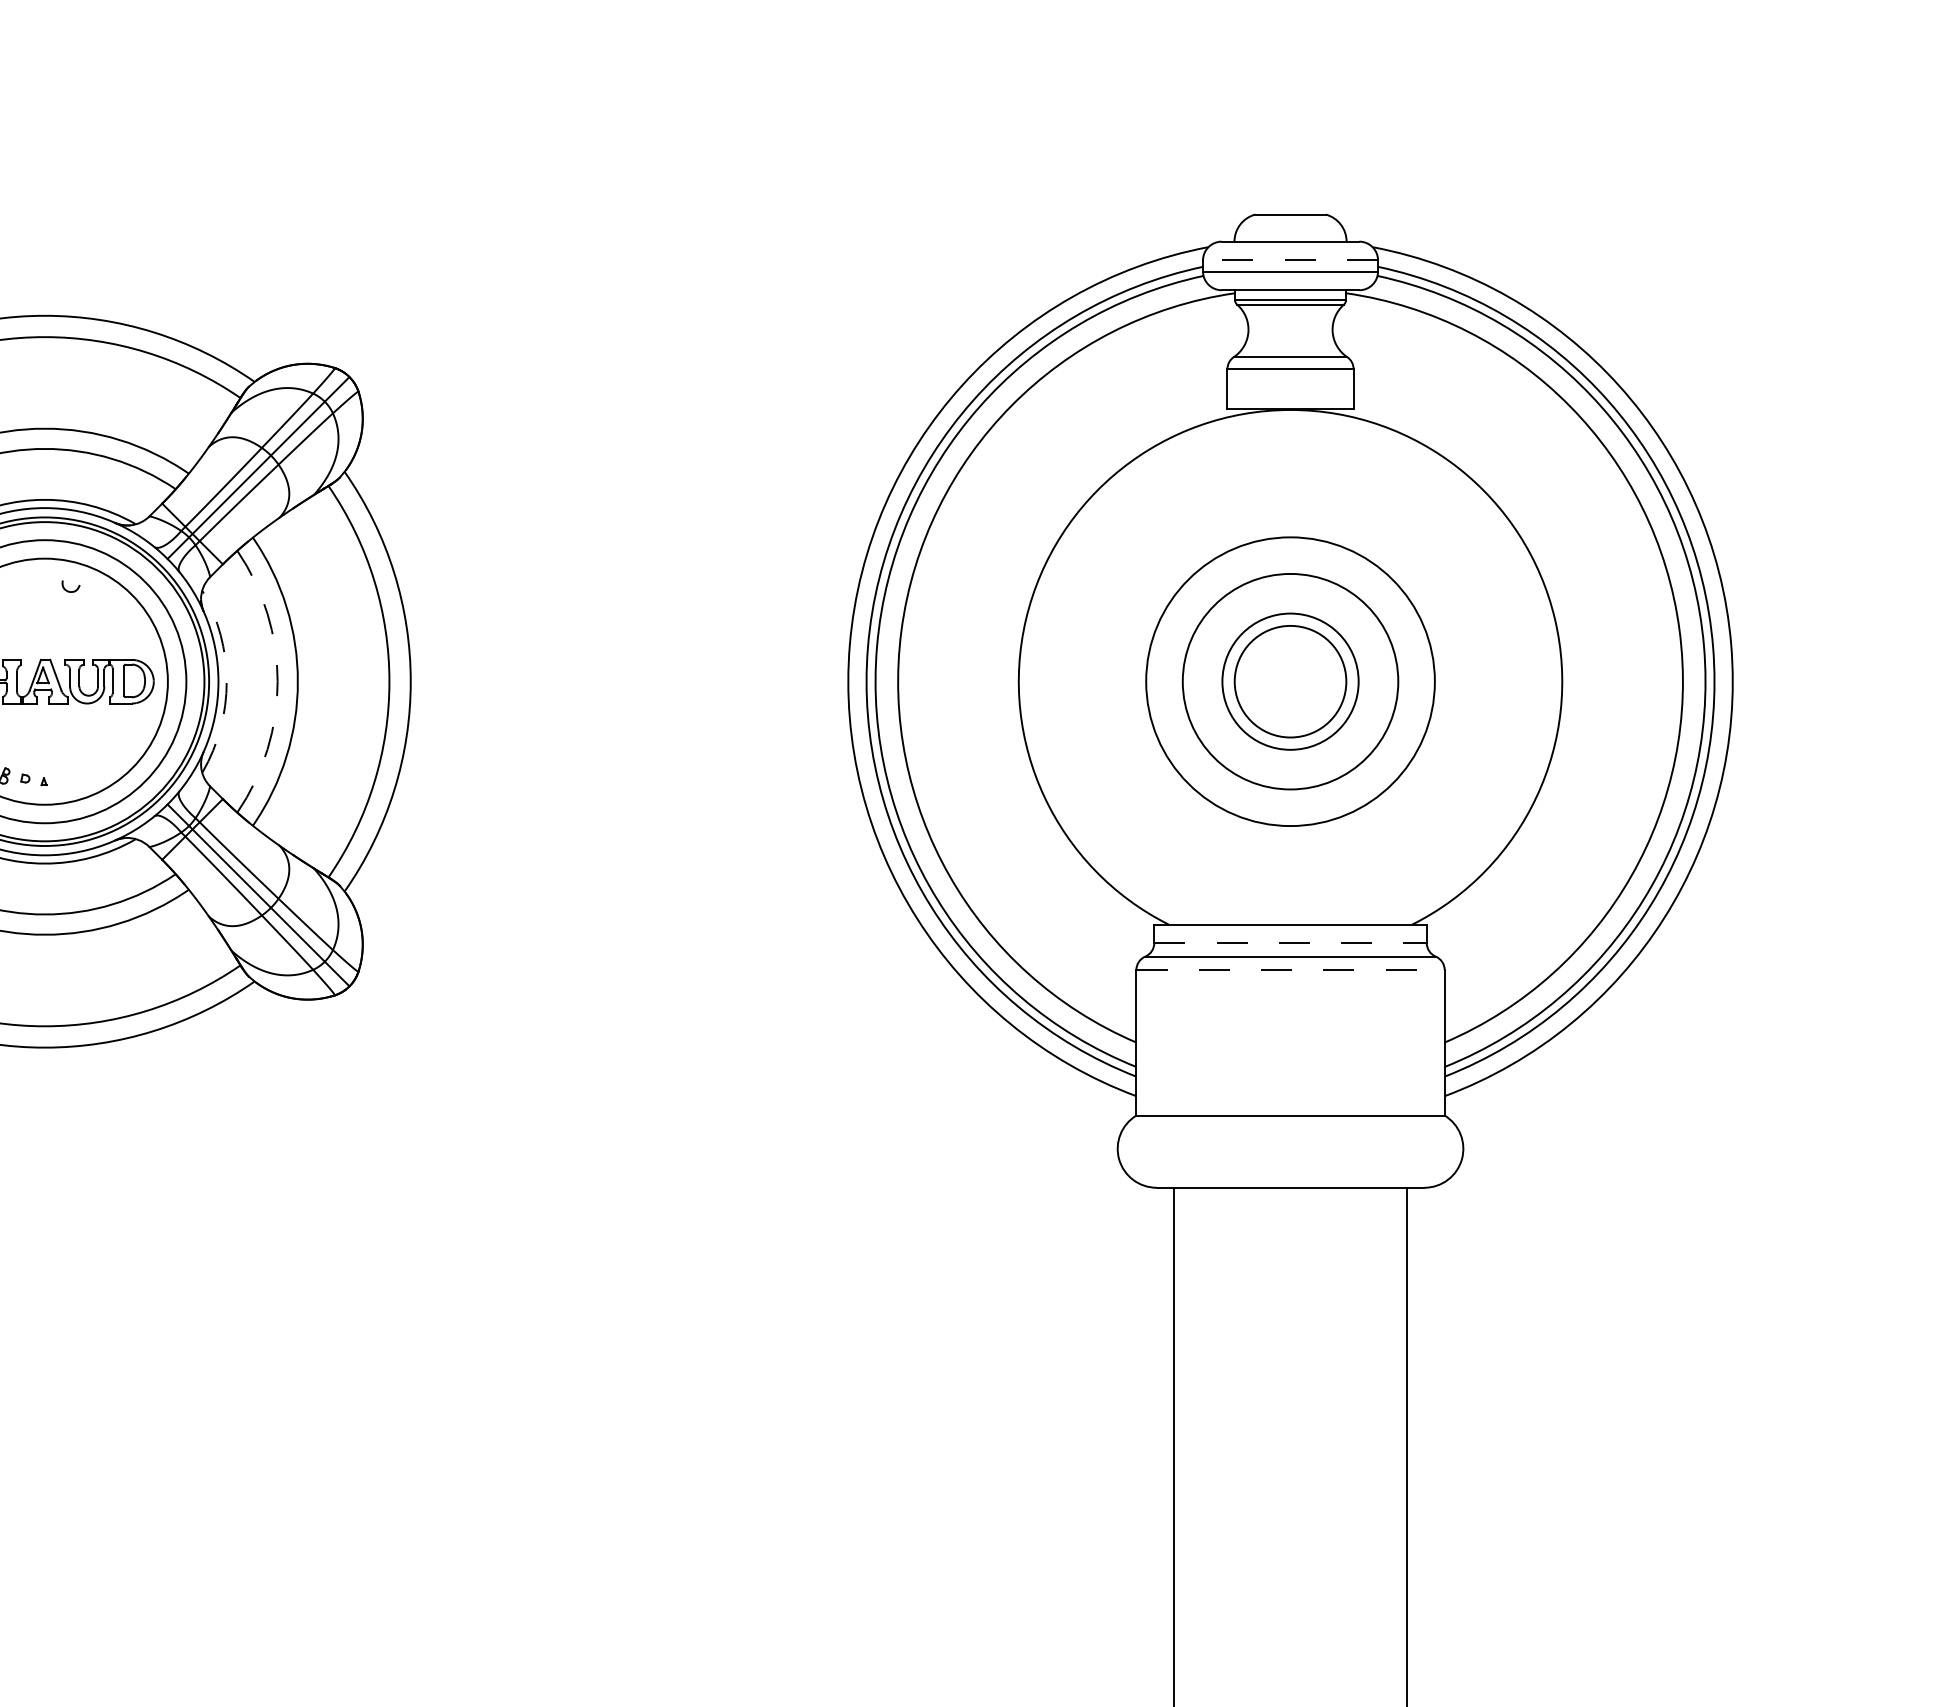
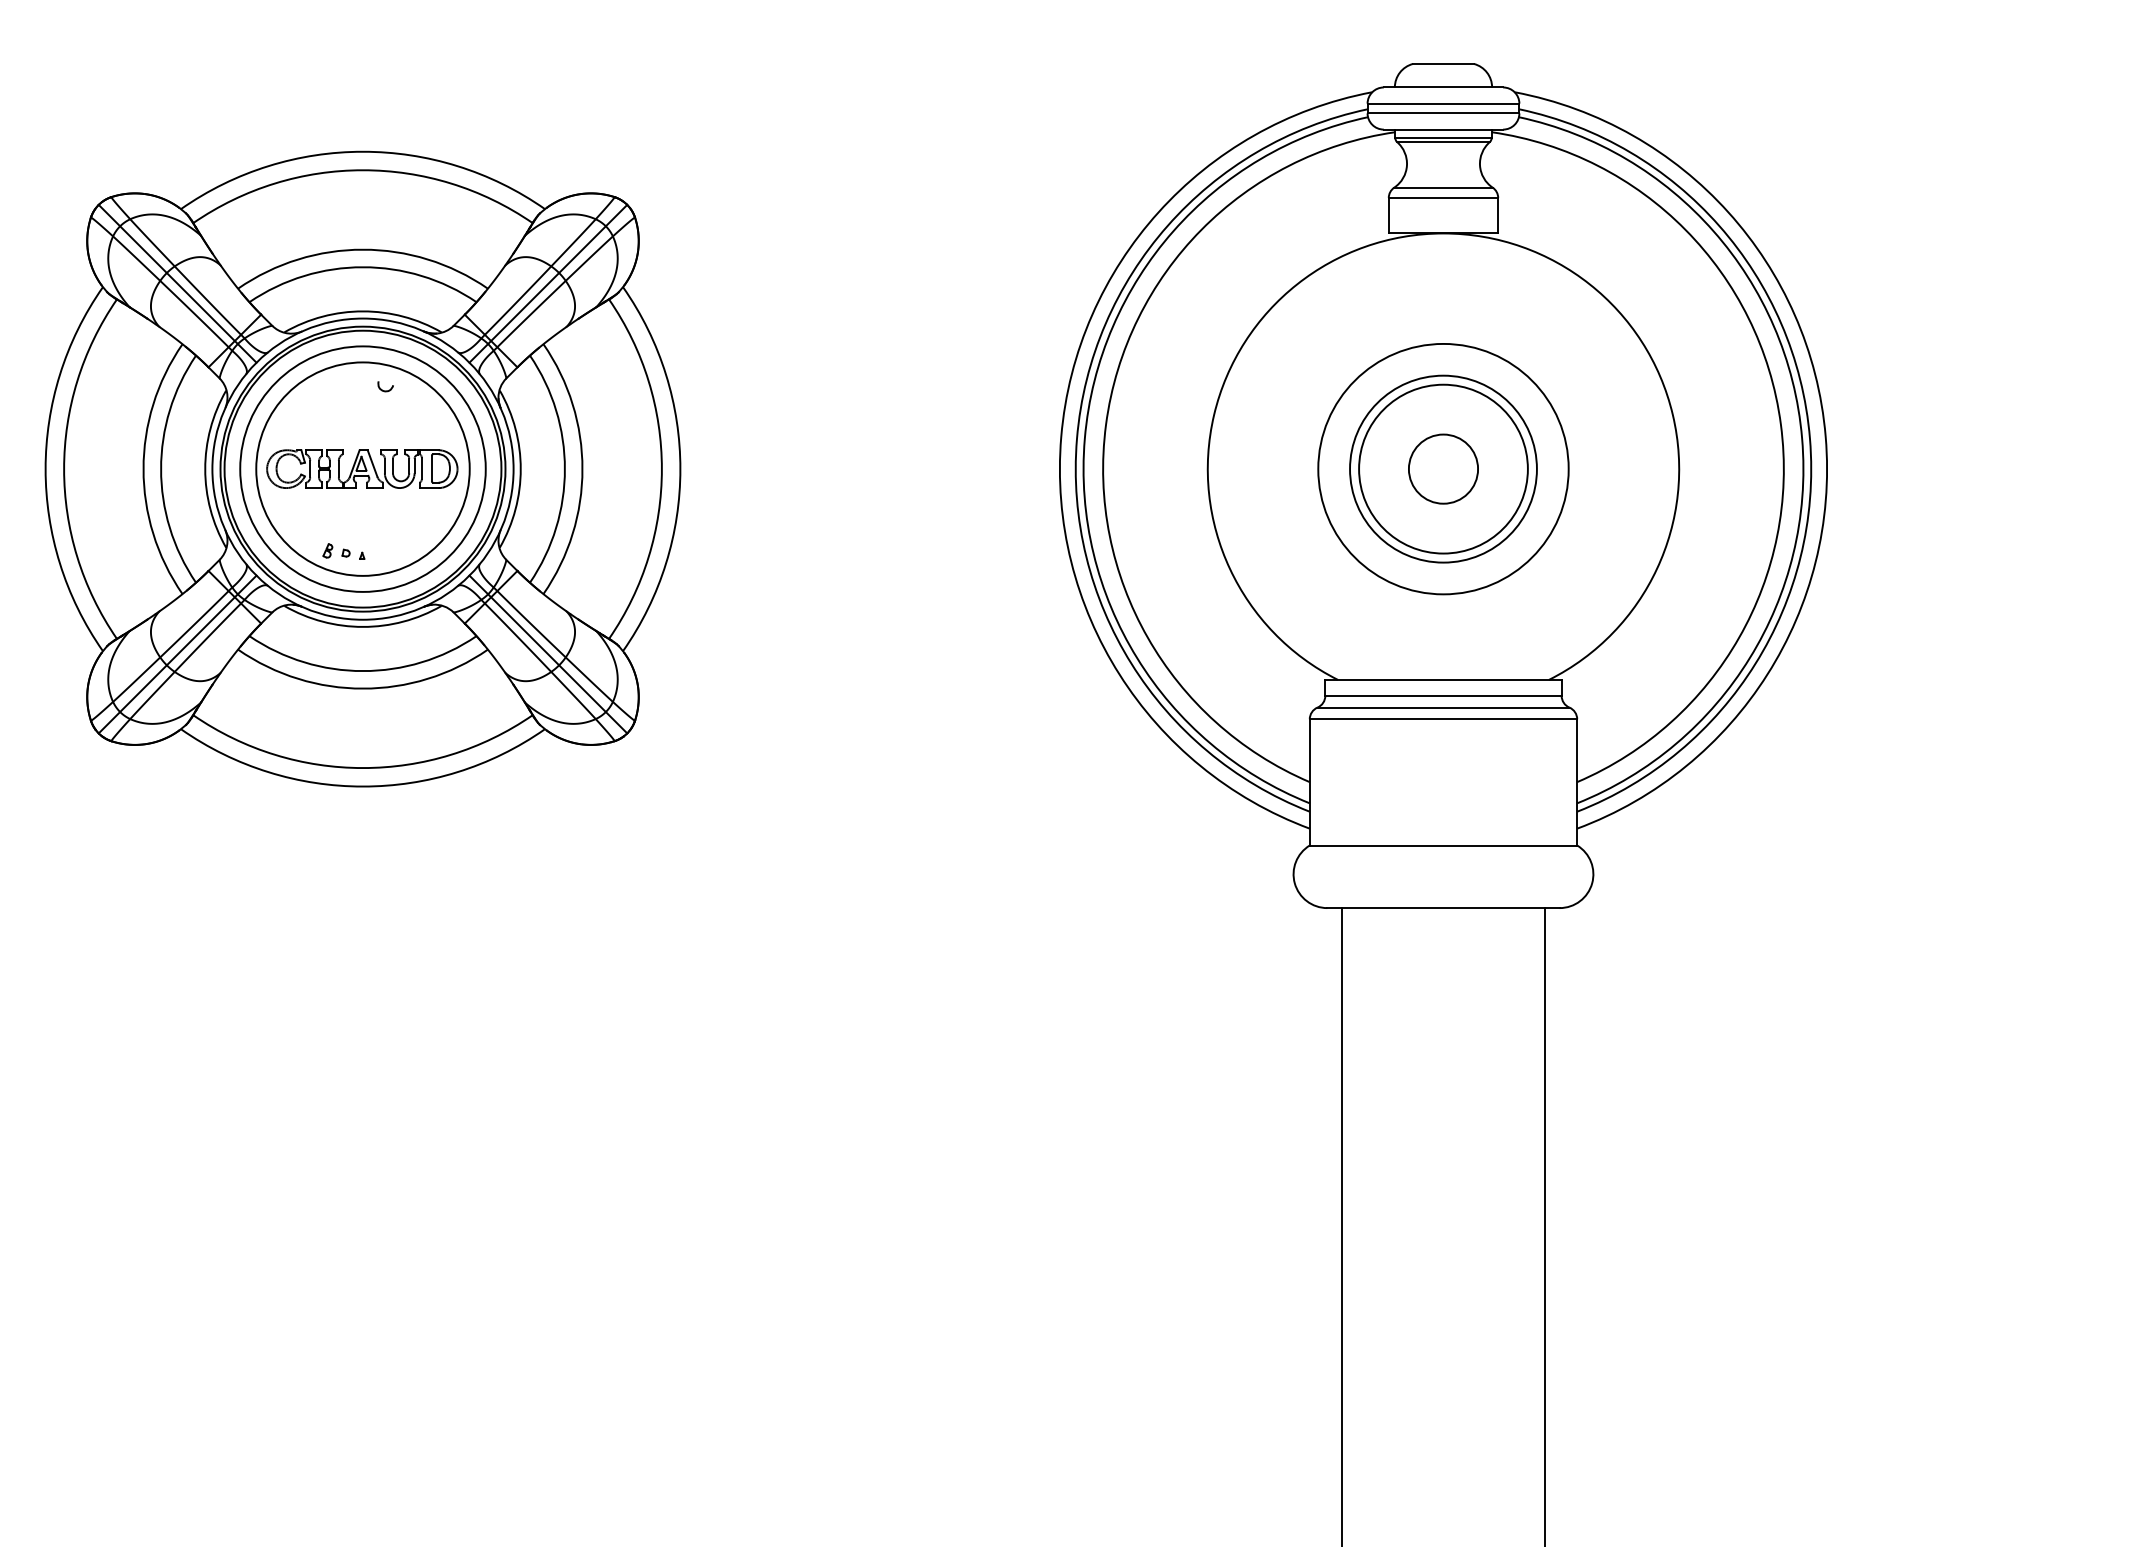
line: (1290, 260) -> (1443, 103), dashed -> solid
circle: (1290, 680) -> (1443, 468), size x0.71
circle: (1290, 680) -> (1443, 468), size x1.43
arc: (226, 682) -> (520, 469), dashed -> solid
arc: (277, 682) -> (564, 469), dashed -> solid
line: (1290, 942) -> (1443, 695), dashed -> solid
line: (1290, 970) -> (1443, 719), dashed -> solid

